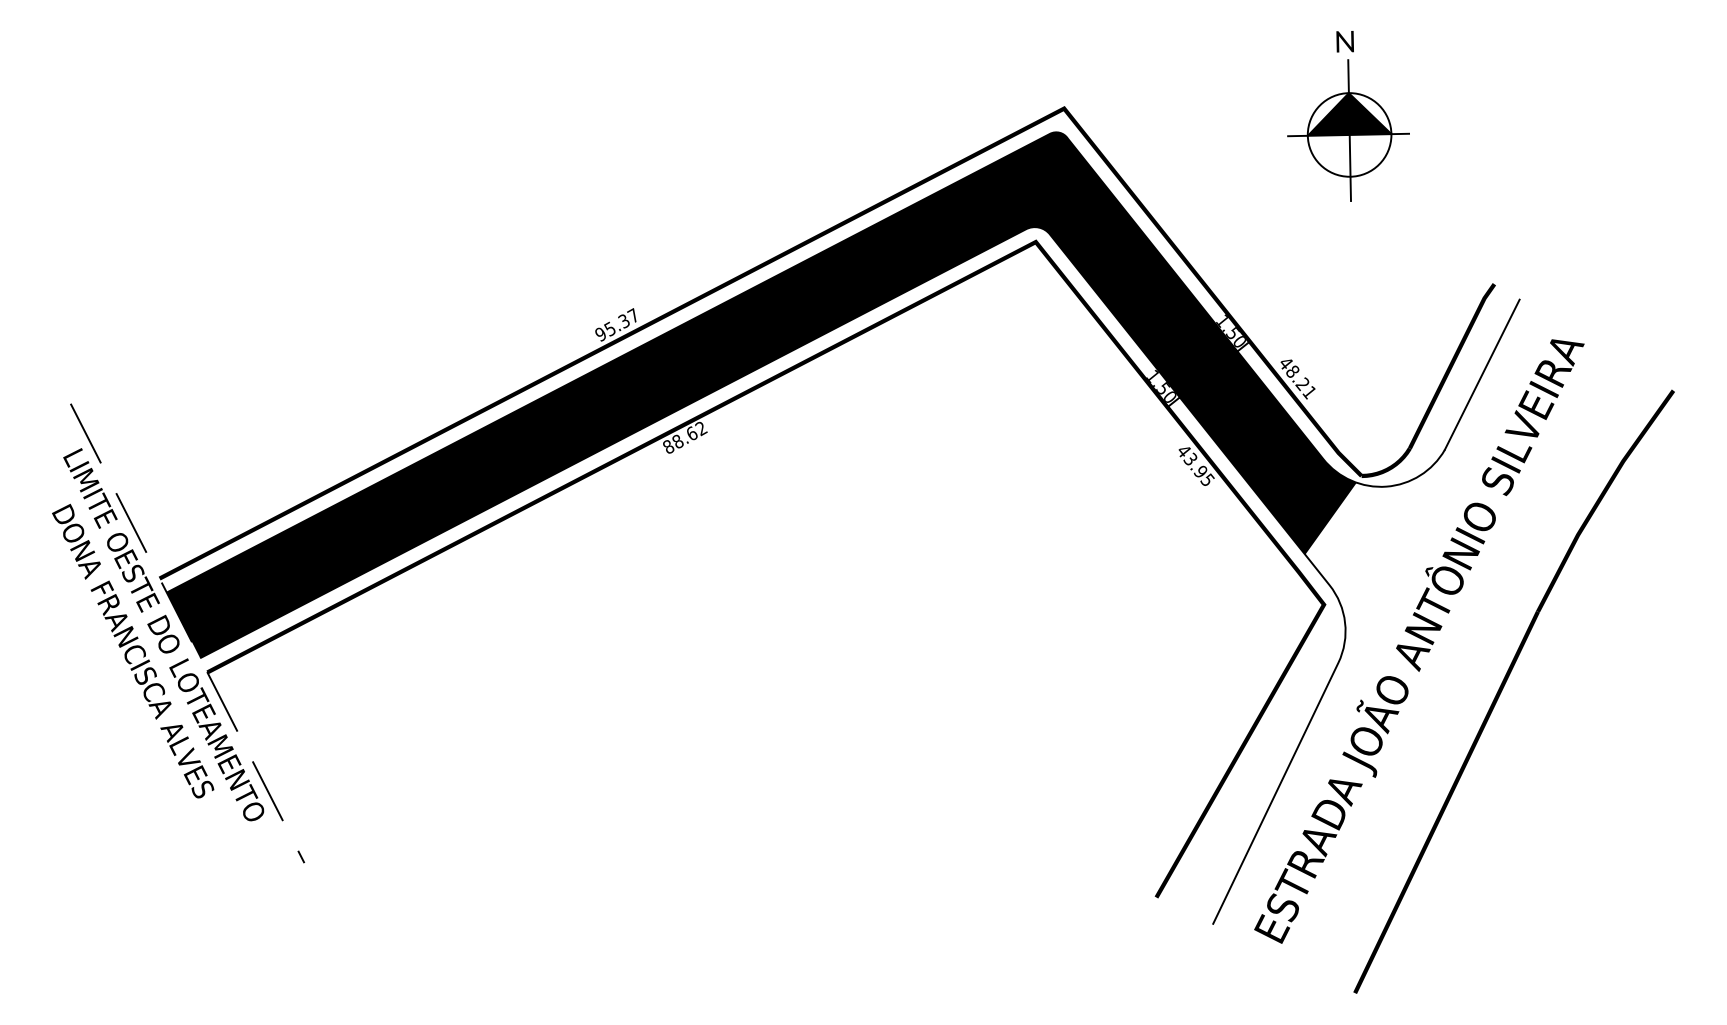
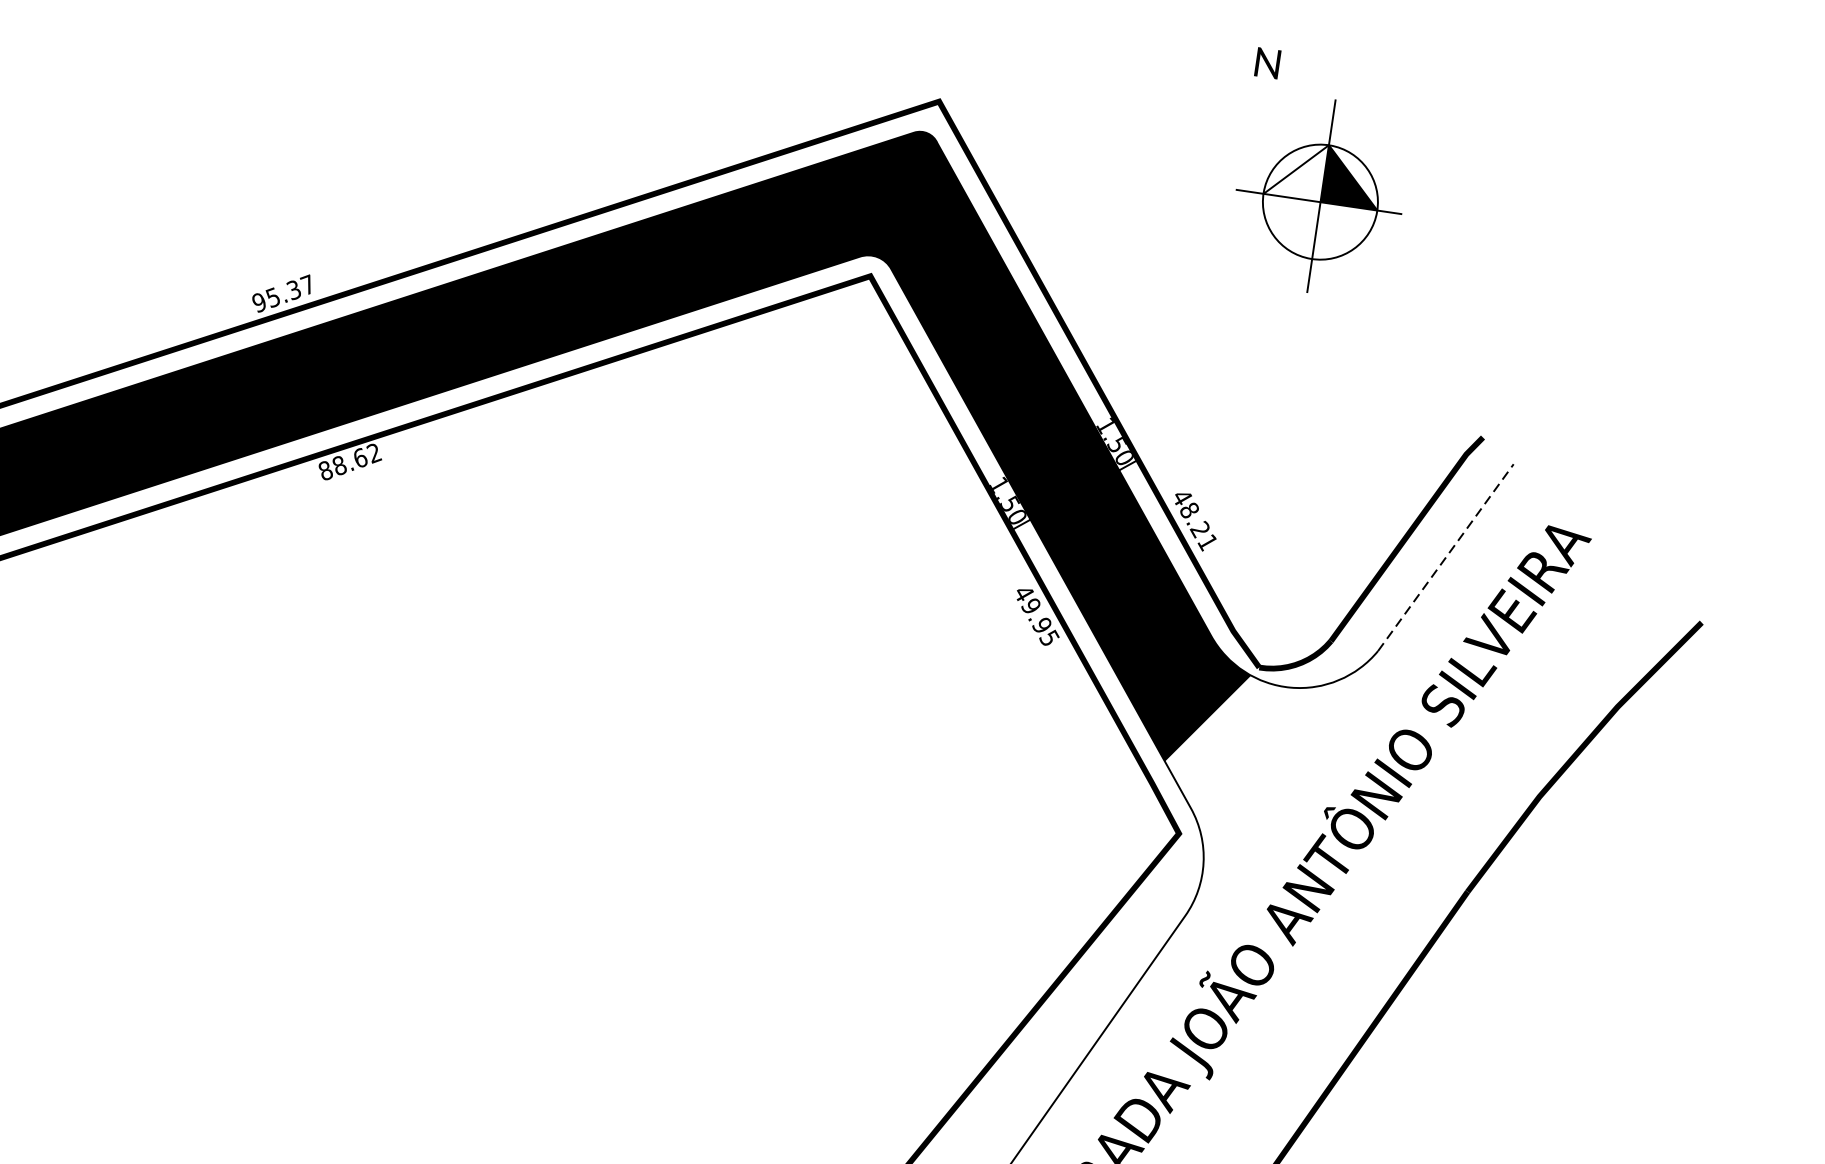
text: (1344, 41) -> (1266, 62), moved
fill: (1328, 114) -> (1296, 169), removed
line: (1482, 374) -> (1446, 557), solid -> dashed
text: (1190, 458) -> (1031, 604), 43.95 -> 49.95

